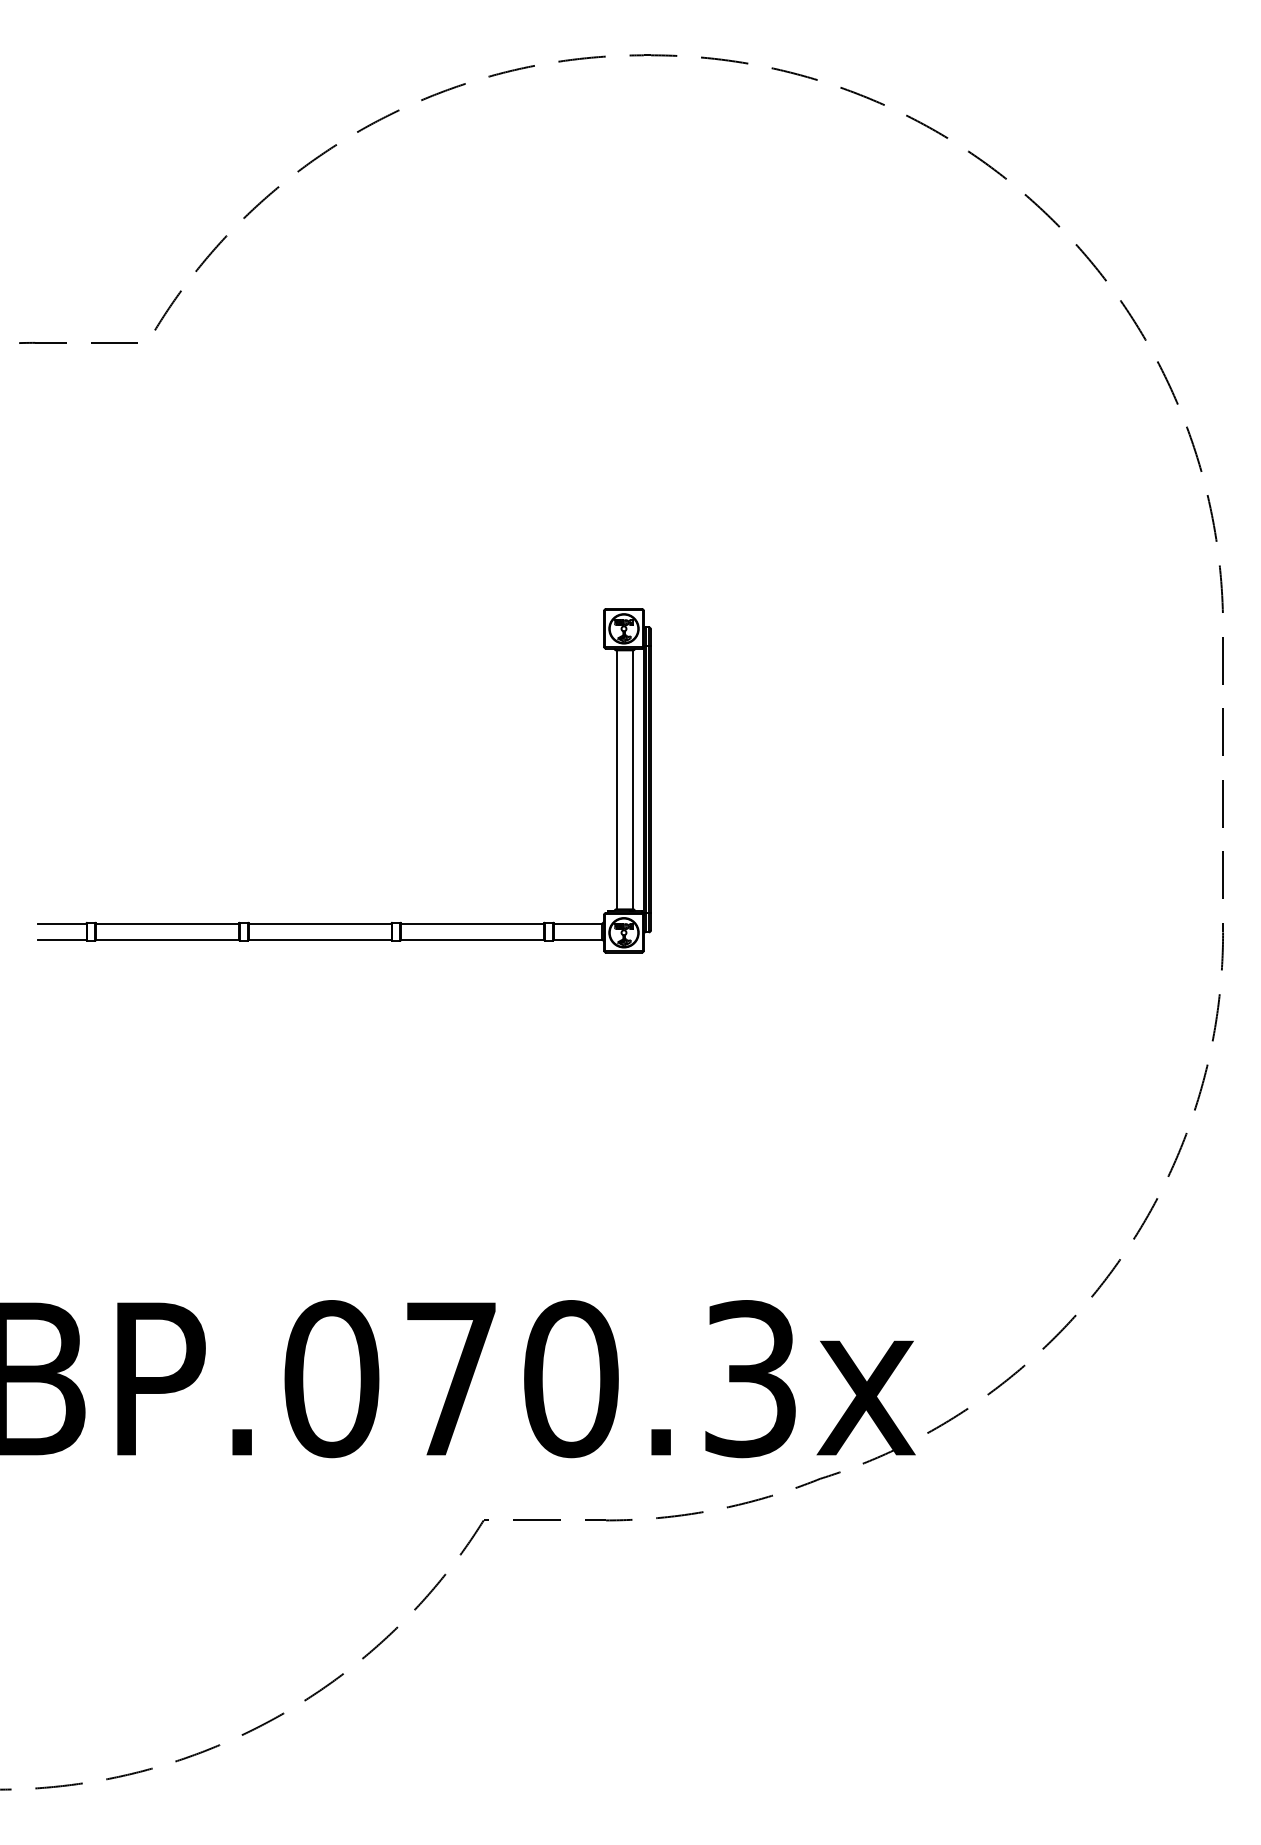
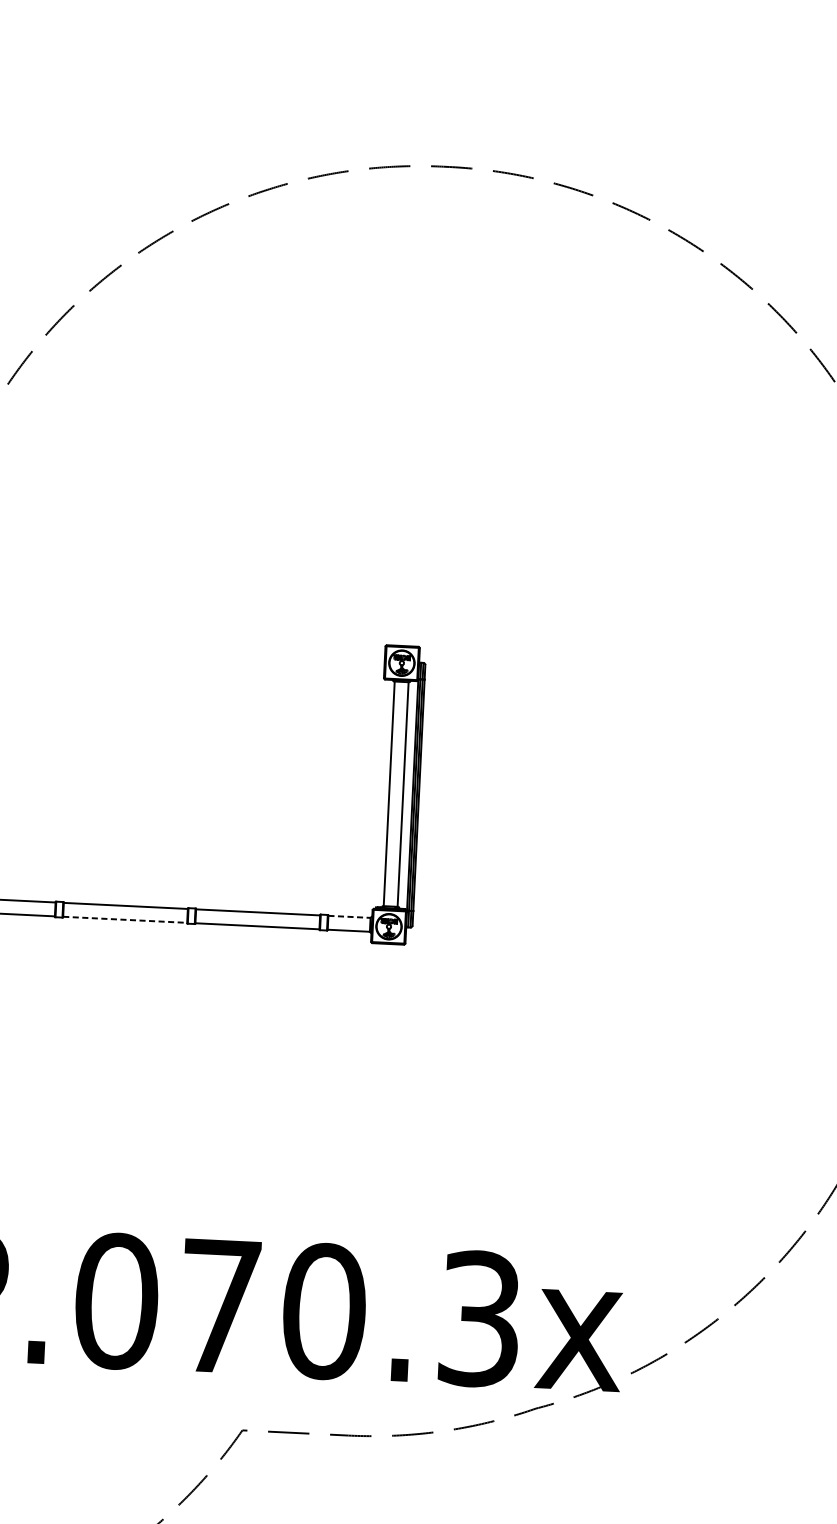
line: (578, 923) -> (349, 916), solid -> dashed
line: (320, 939) -> (125, 919), solid -> dashed

